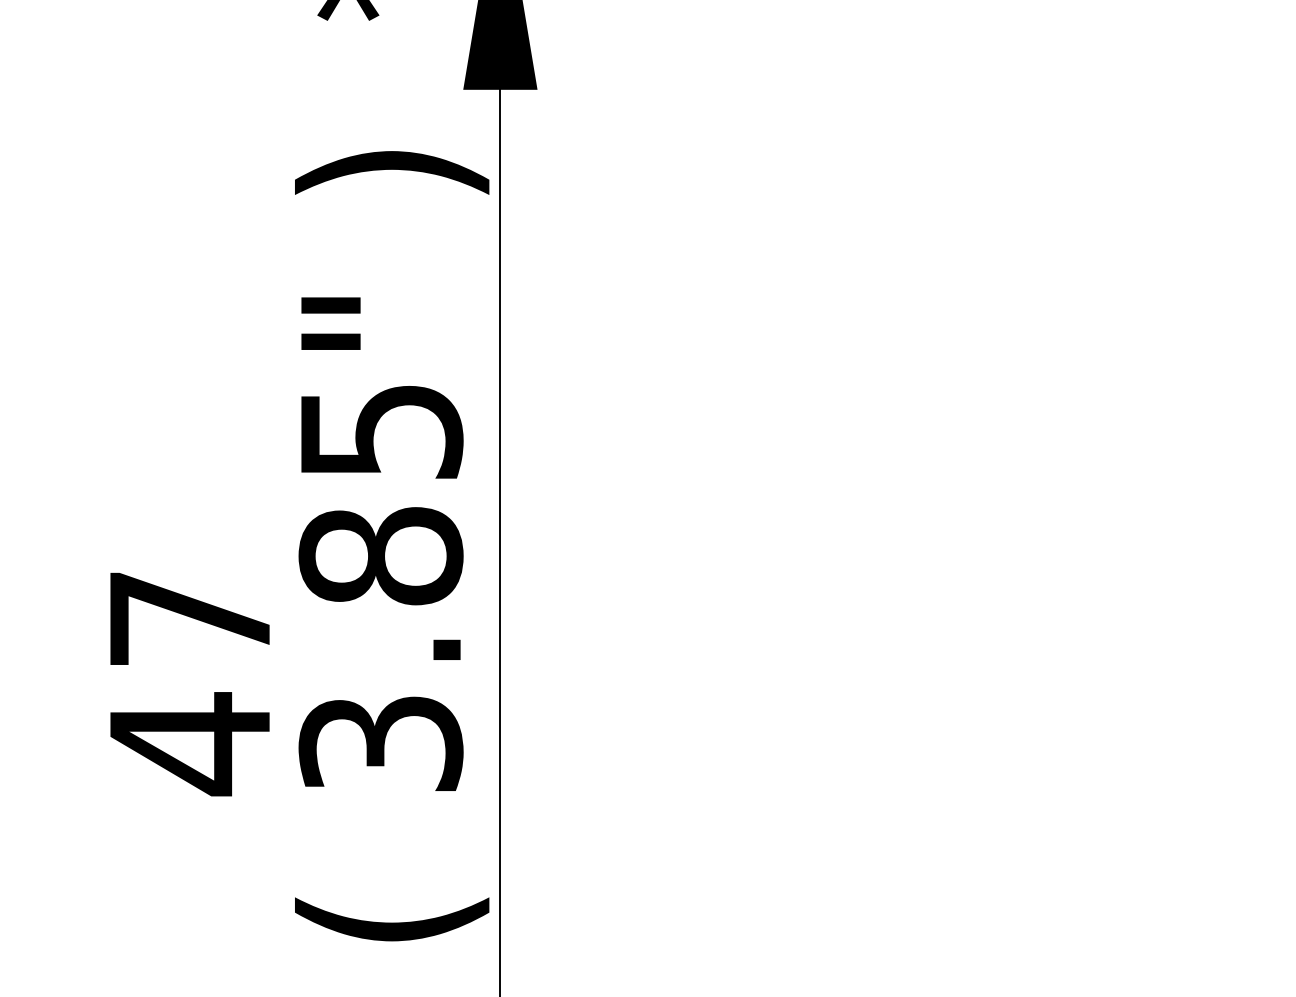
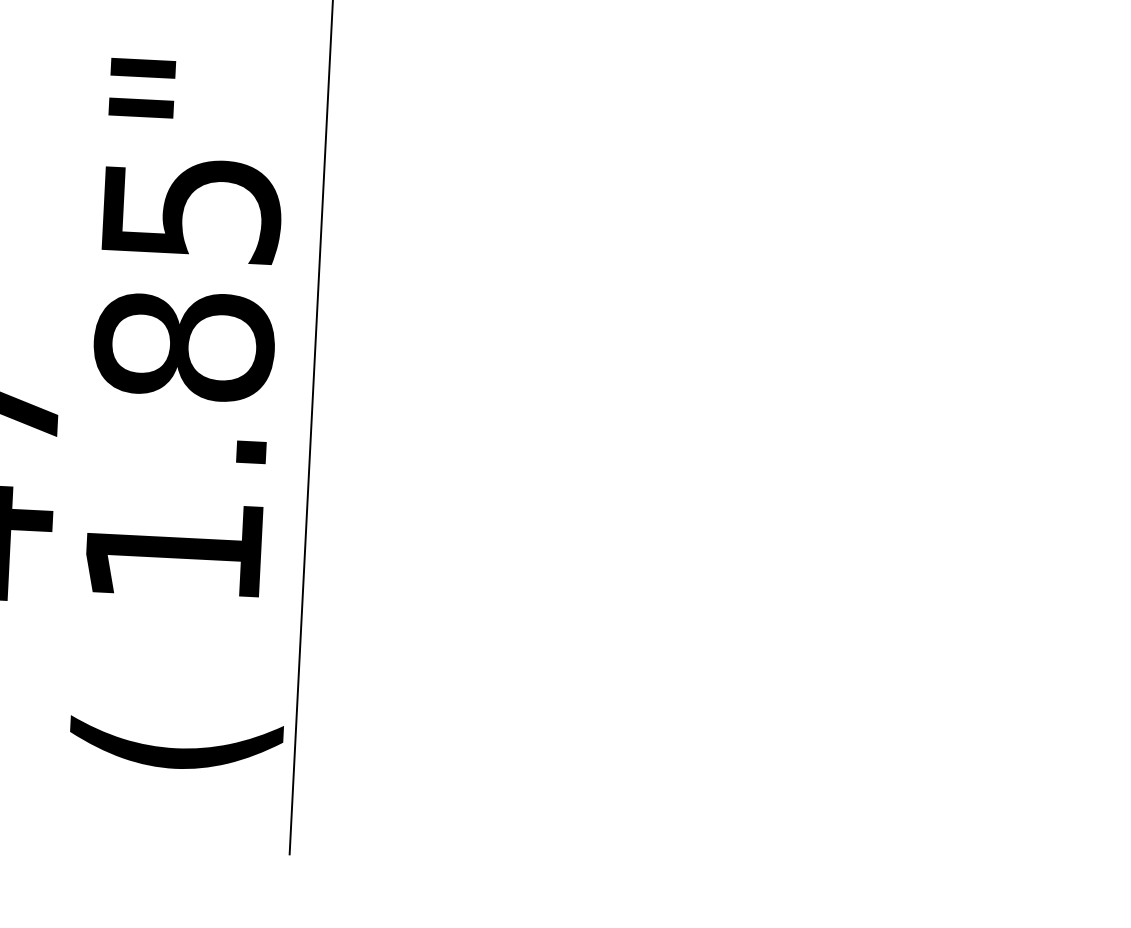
text: (380, 743) -> (173, 551), 3.85" -> 1.85"

